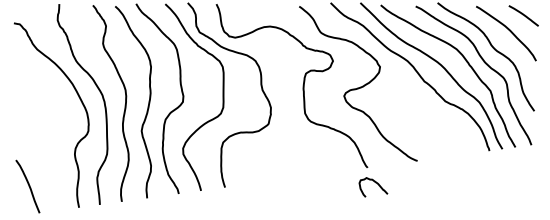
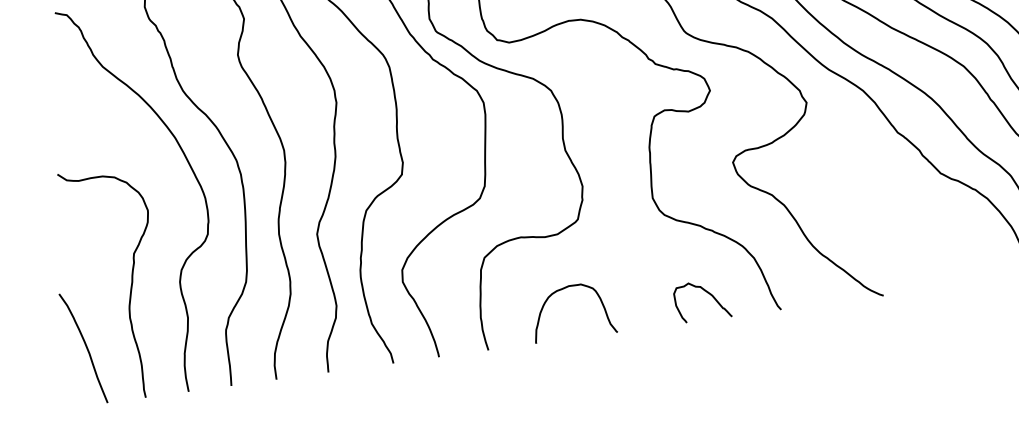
curve: (50, 155) -> (129, 284), added
curve: (262, 158) -> (565, 290), added
curve: (375, 183) -> (706, 294), moved

